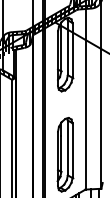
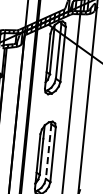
line: (67, 148) -> (48, 152), solid -> dashed

